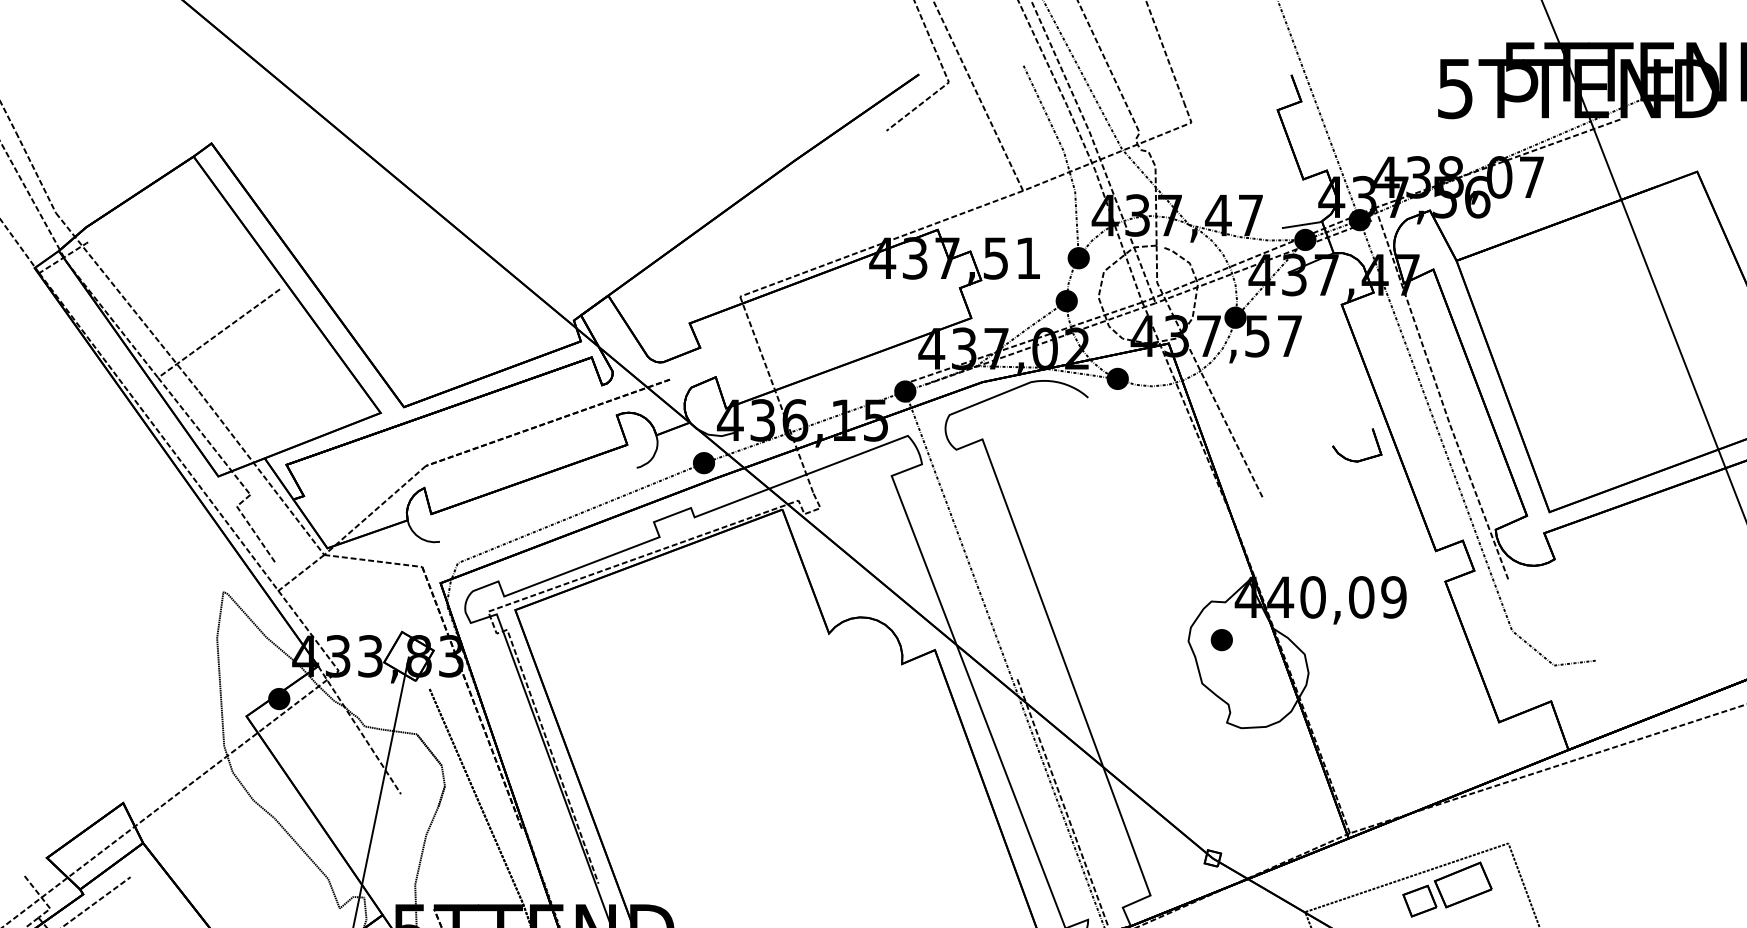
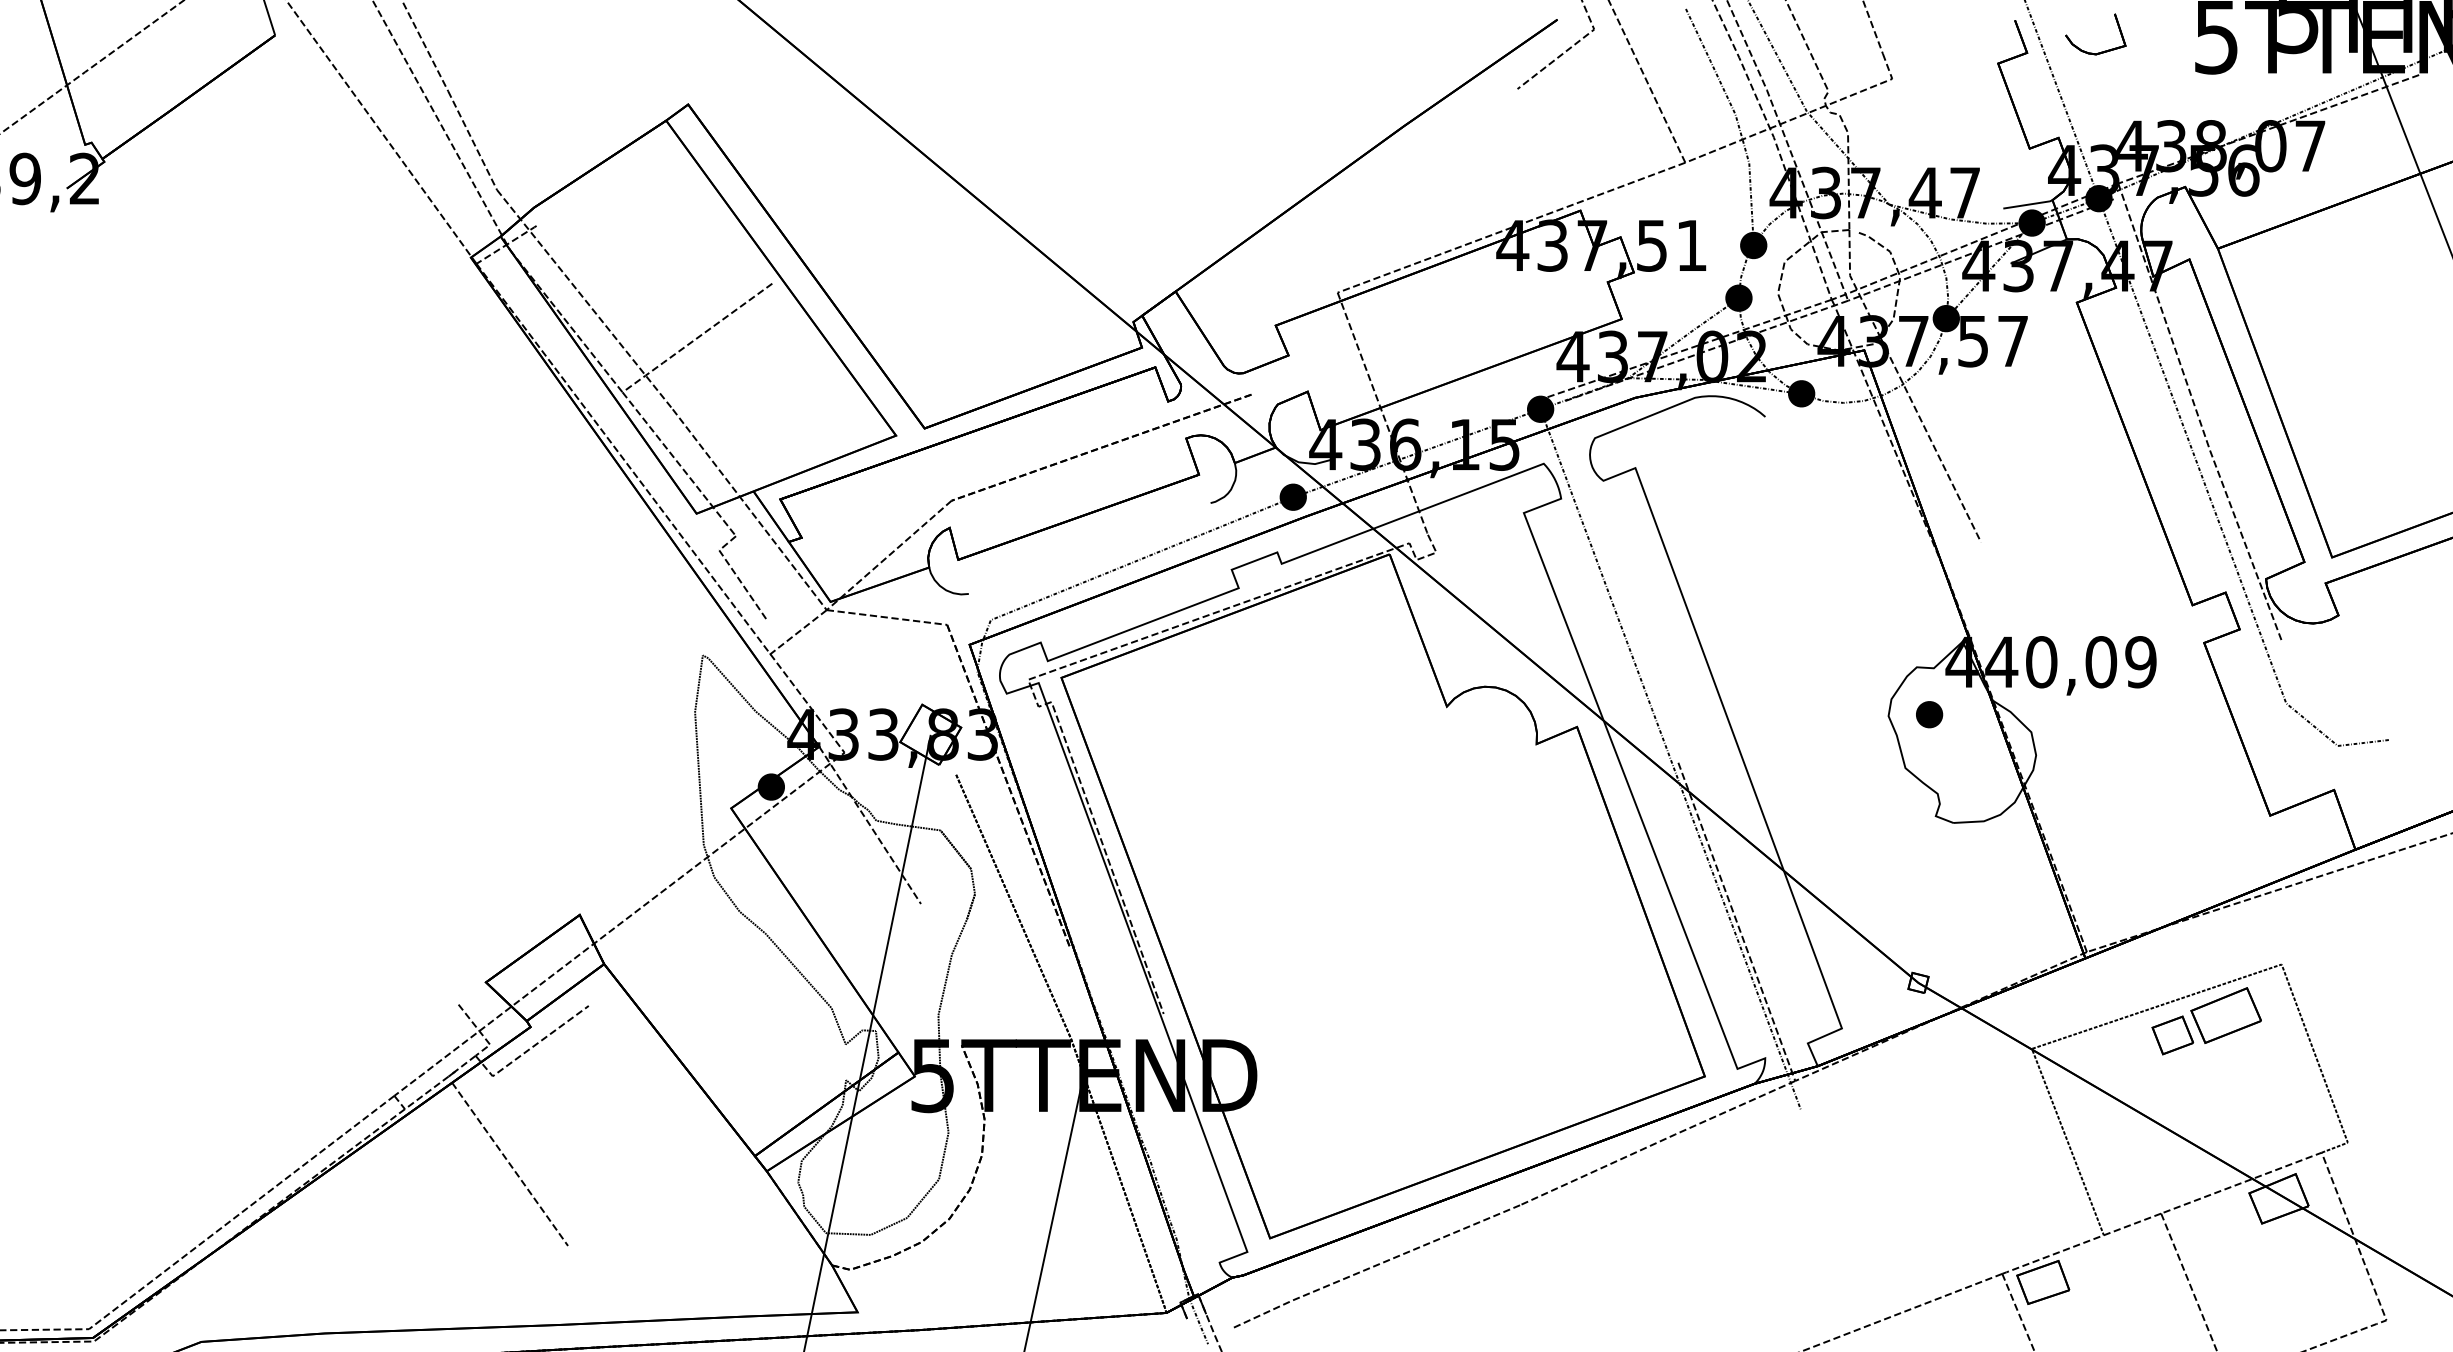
part: (1361, 459) -> (2101, 51), moved

